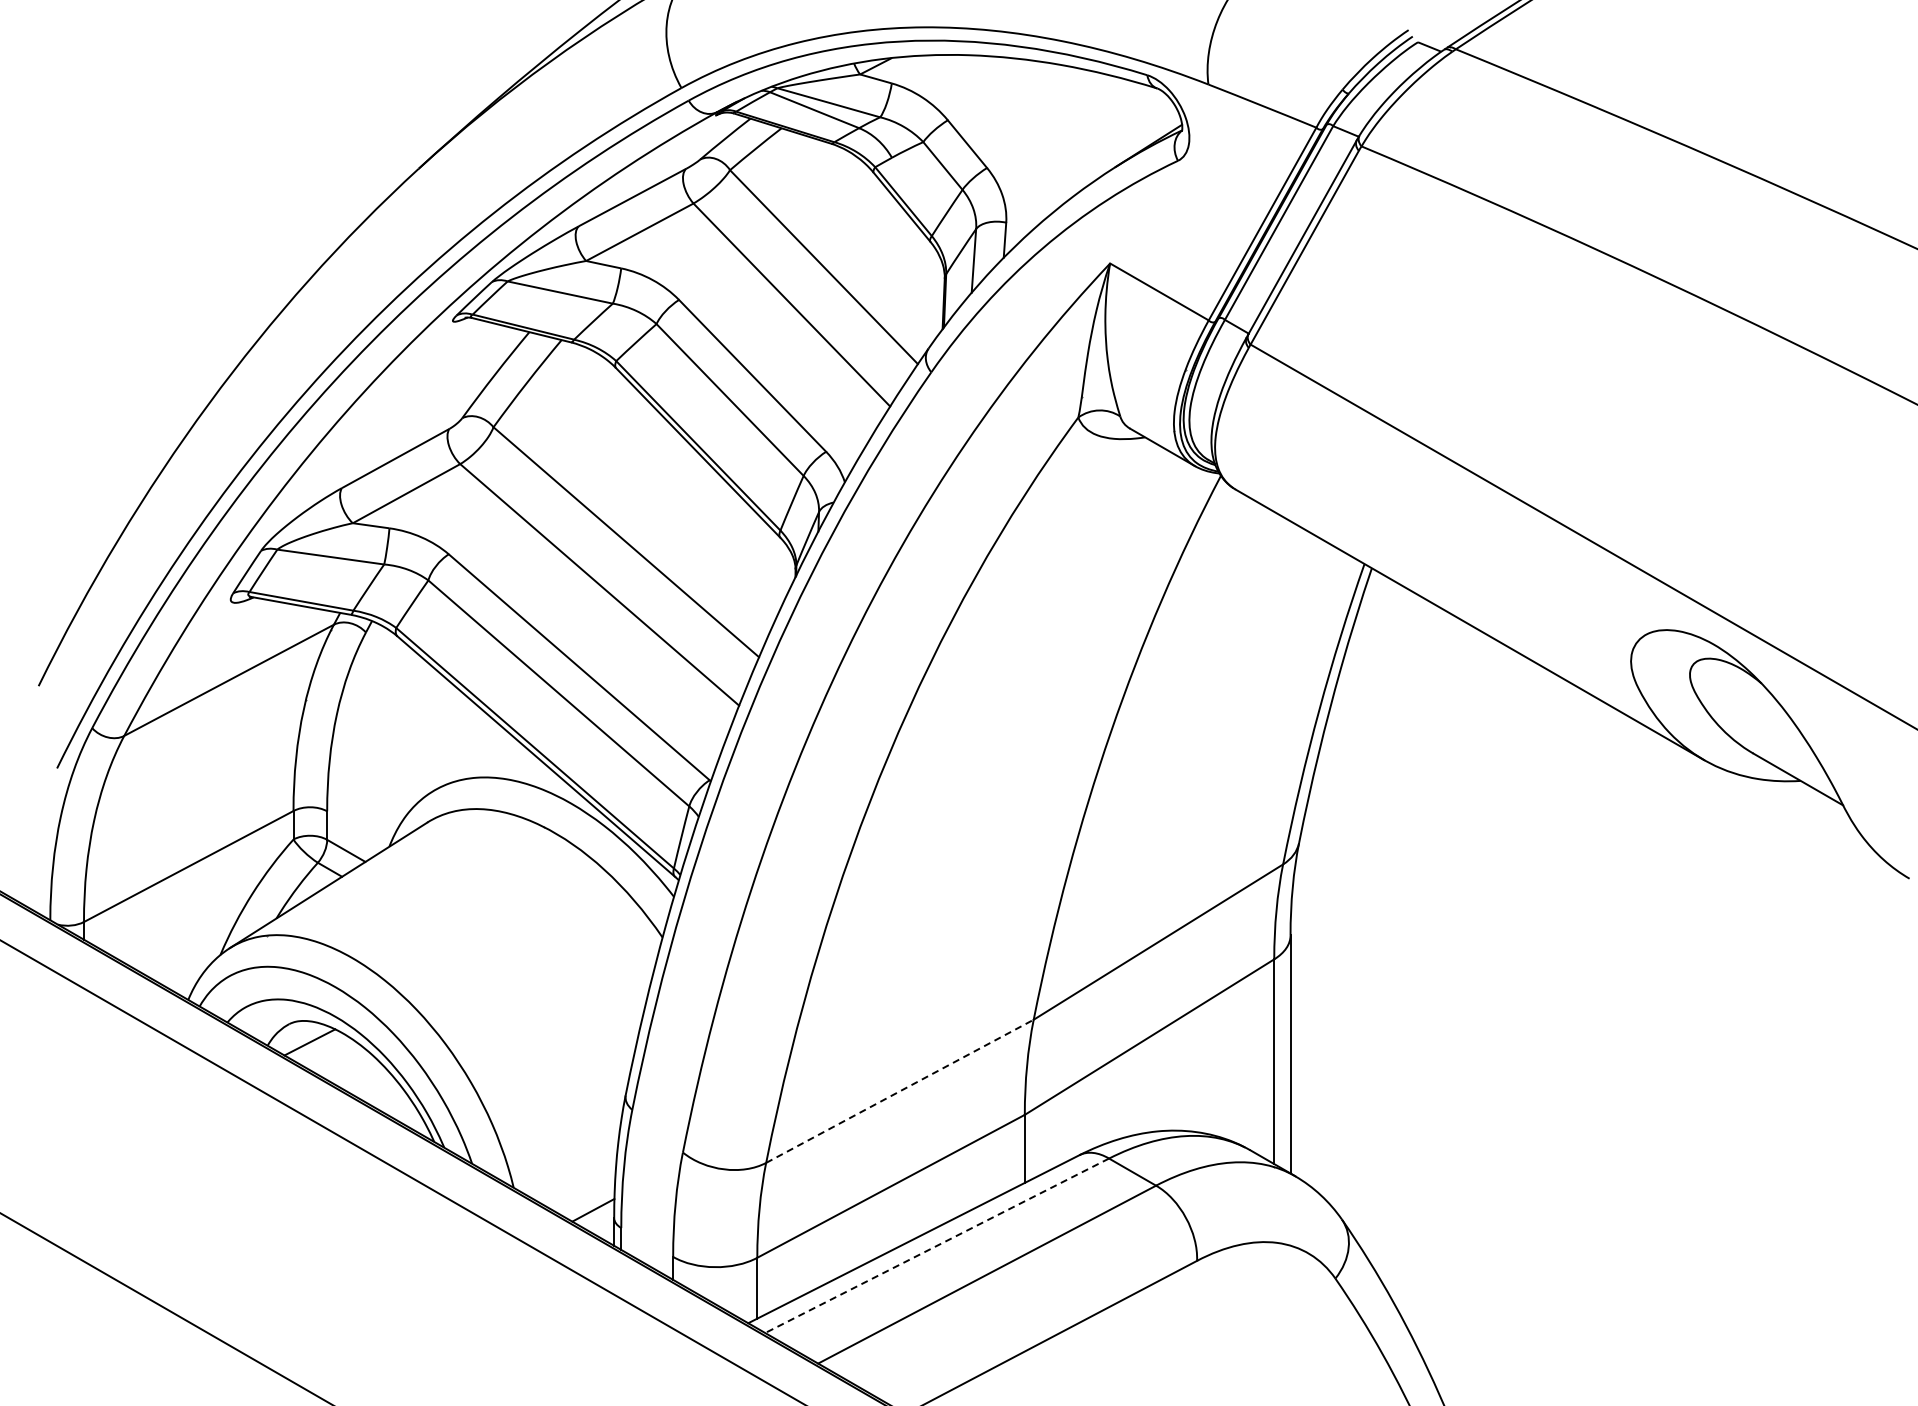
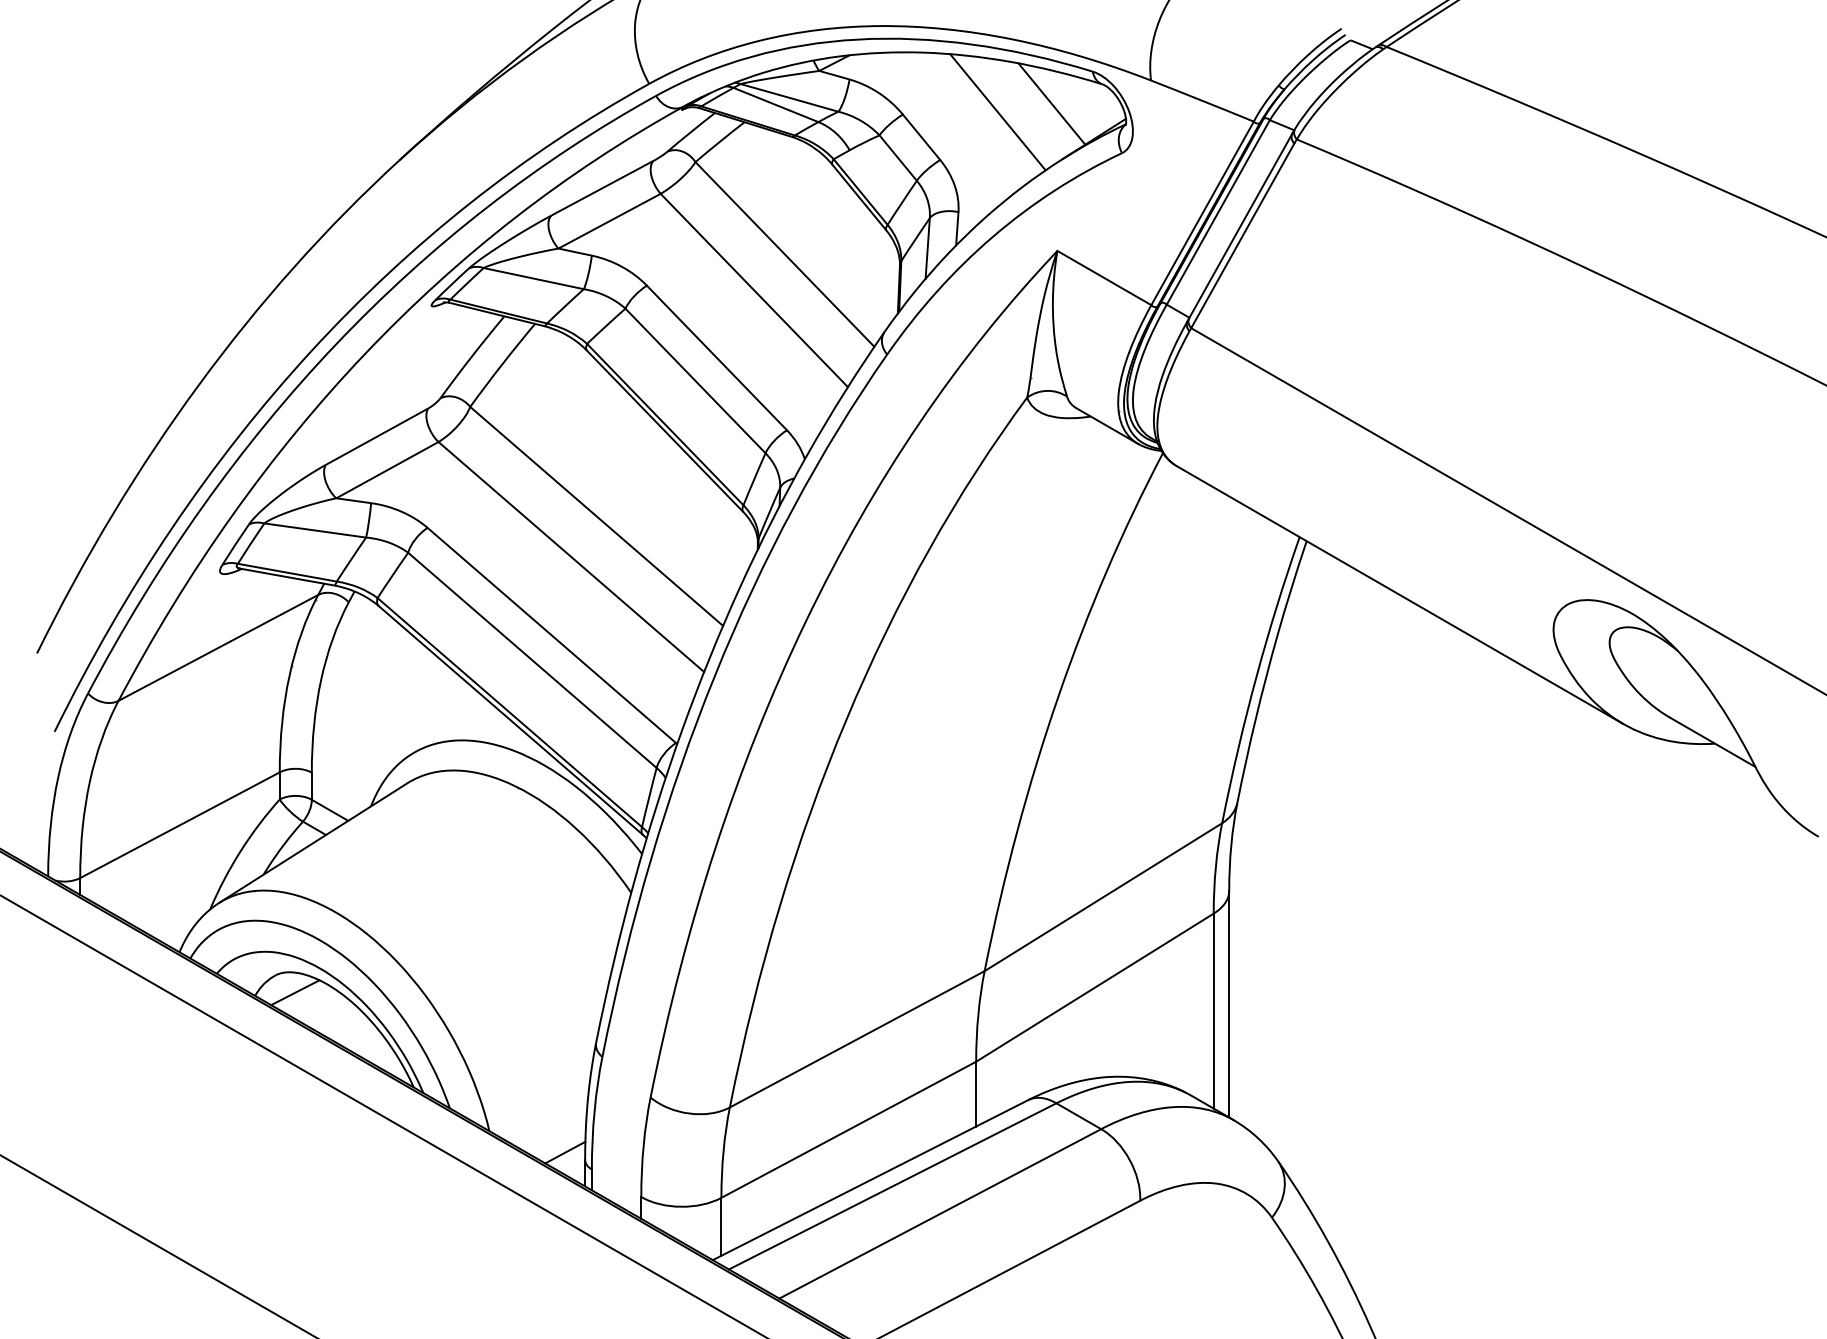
line: (1104, 108) -> (1052, 103), added
line: (1047, 117) -> (997, 111), added
line: (899, 1091) -> (856, 1039), dashed -> solid
line: (937, 1245) -> (893, 1186), dashed -> solid

